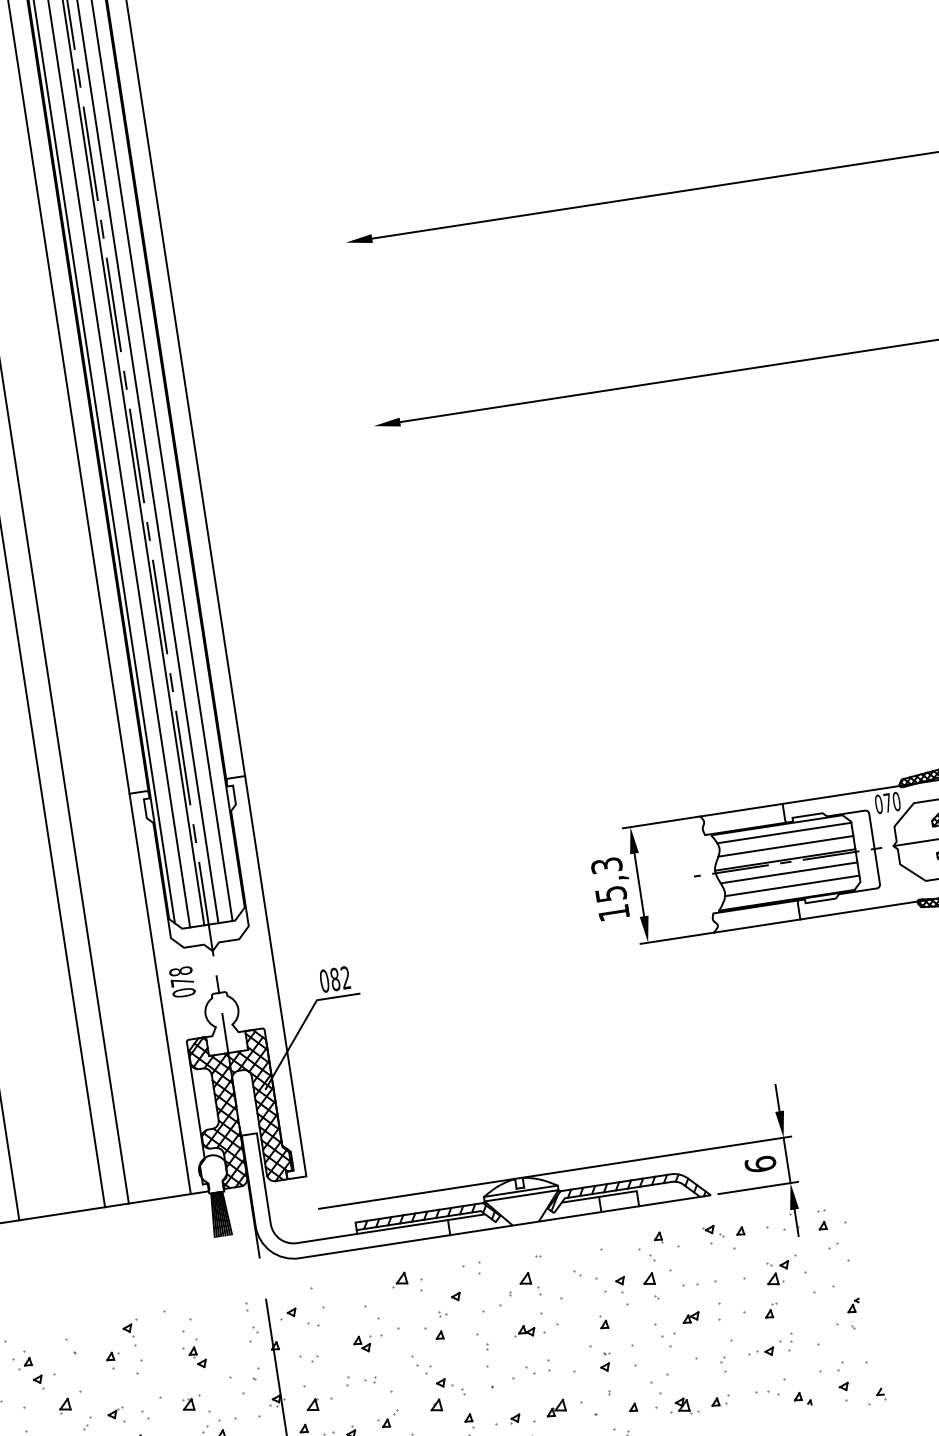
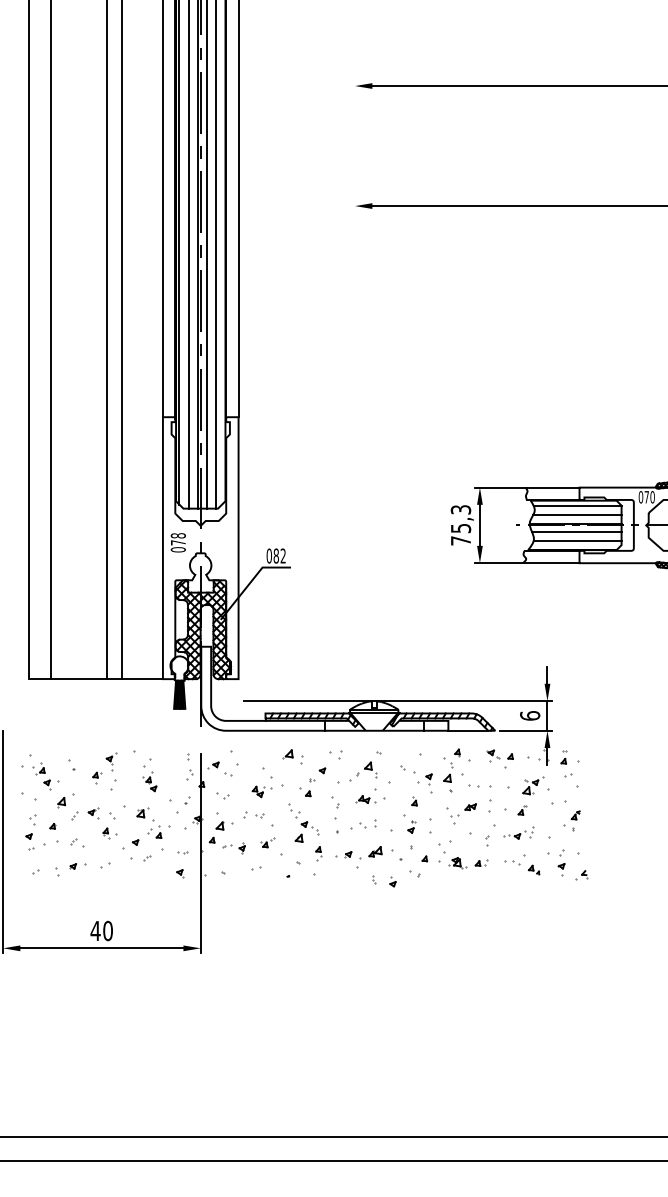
text: (613, 912) -> (460, 540), 15,3 -> 75,3

